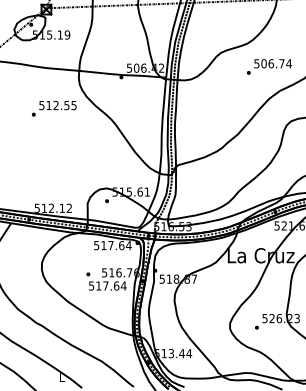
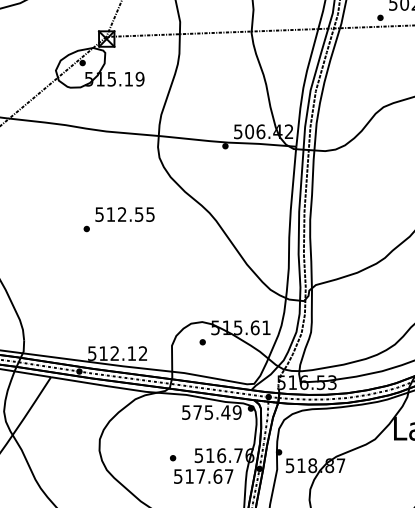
text: (54, 108) -> (119, 219), moved
text: (116, 245) -> (217, 412), 517.64 -> 575.49
text: (123, 285) -> (228, 475), 517.64 -> 517.67

